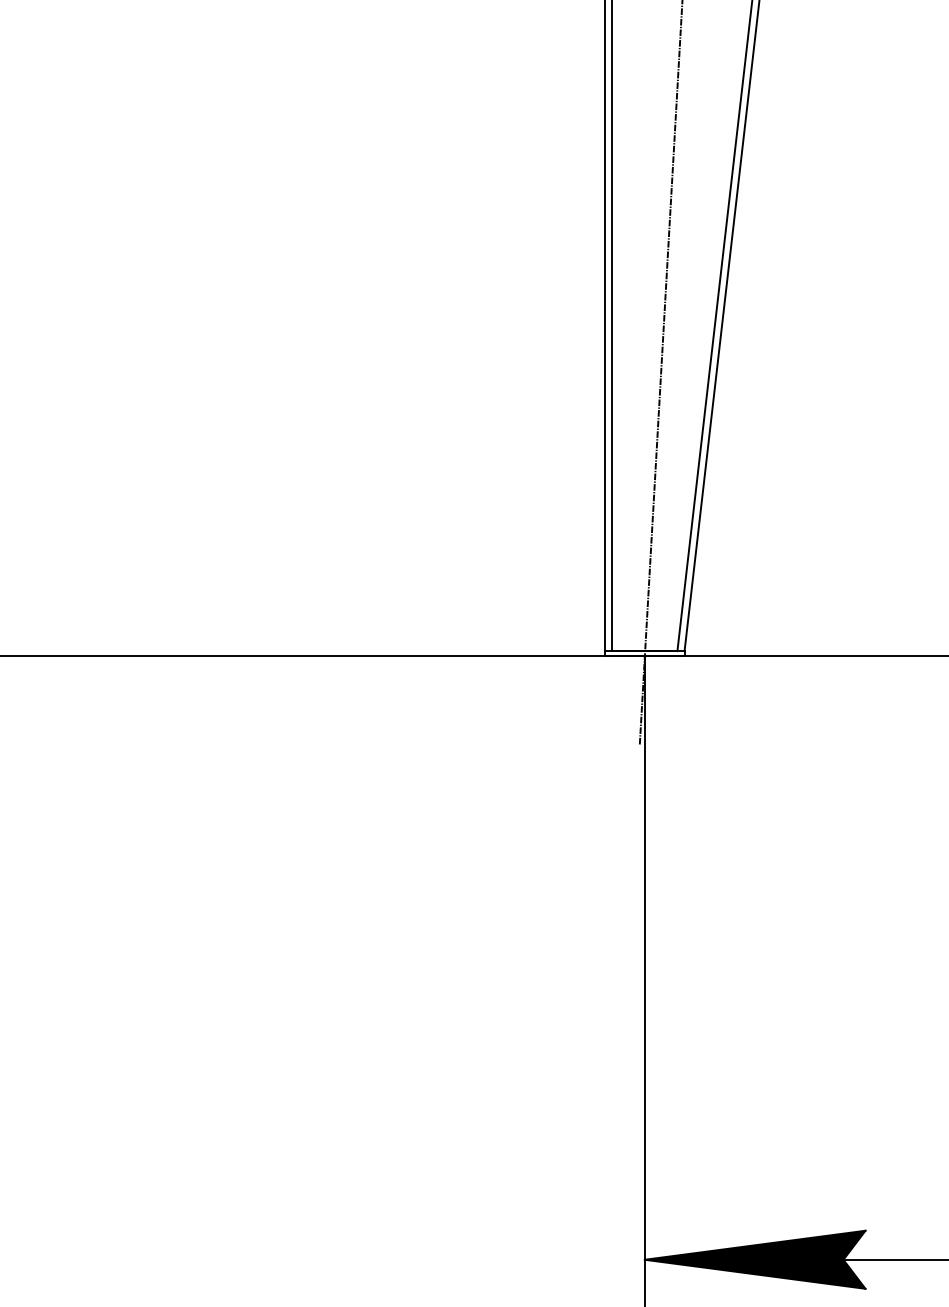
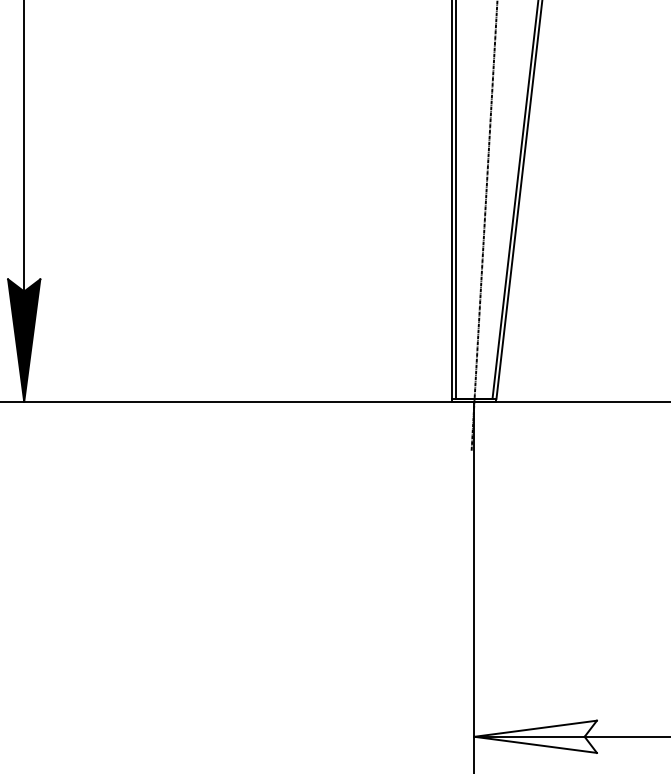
fill: (754, 1259) -> (535, 736), removed

